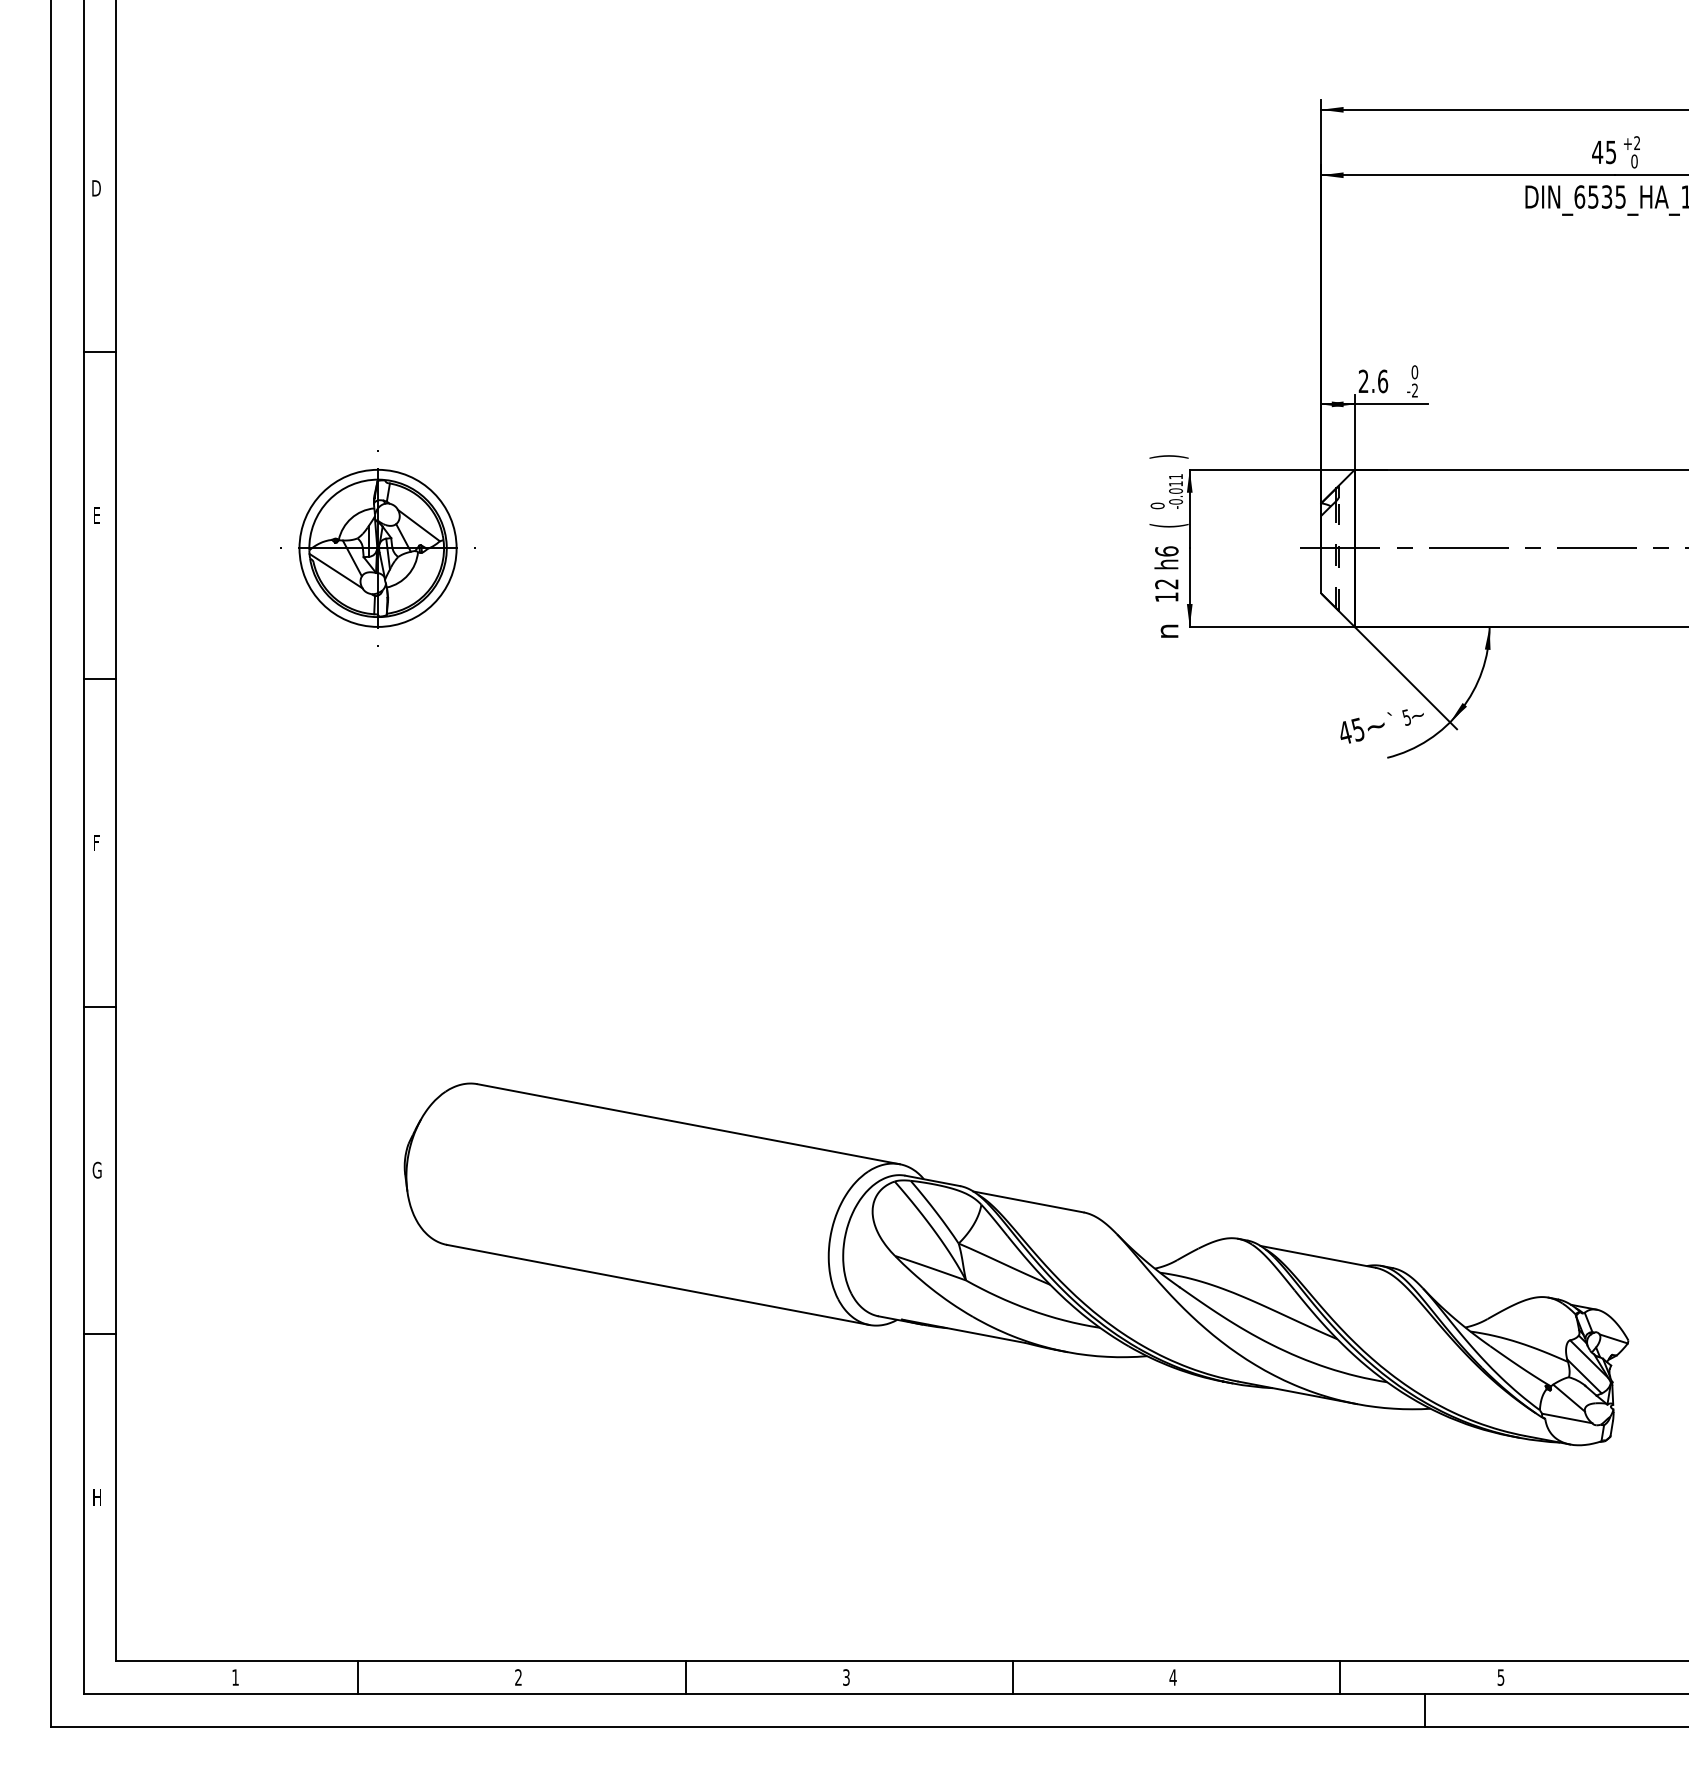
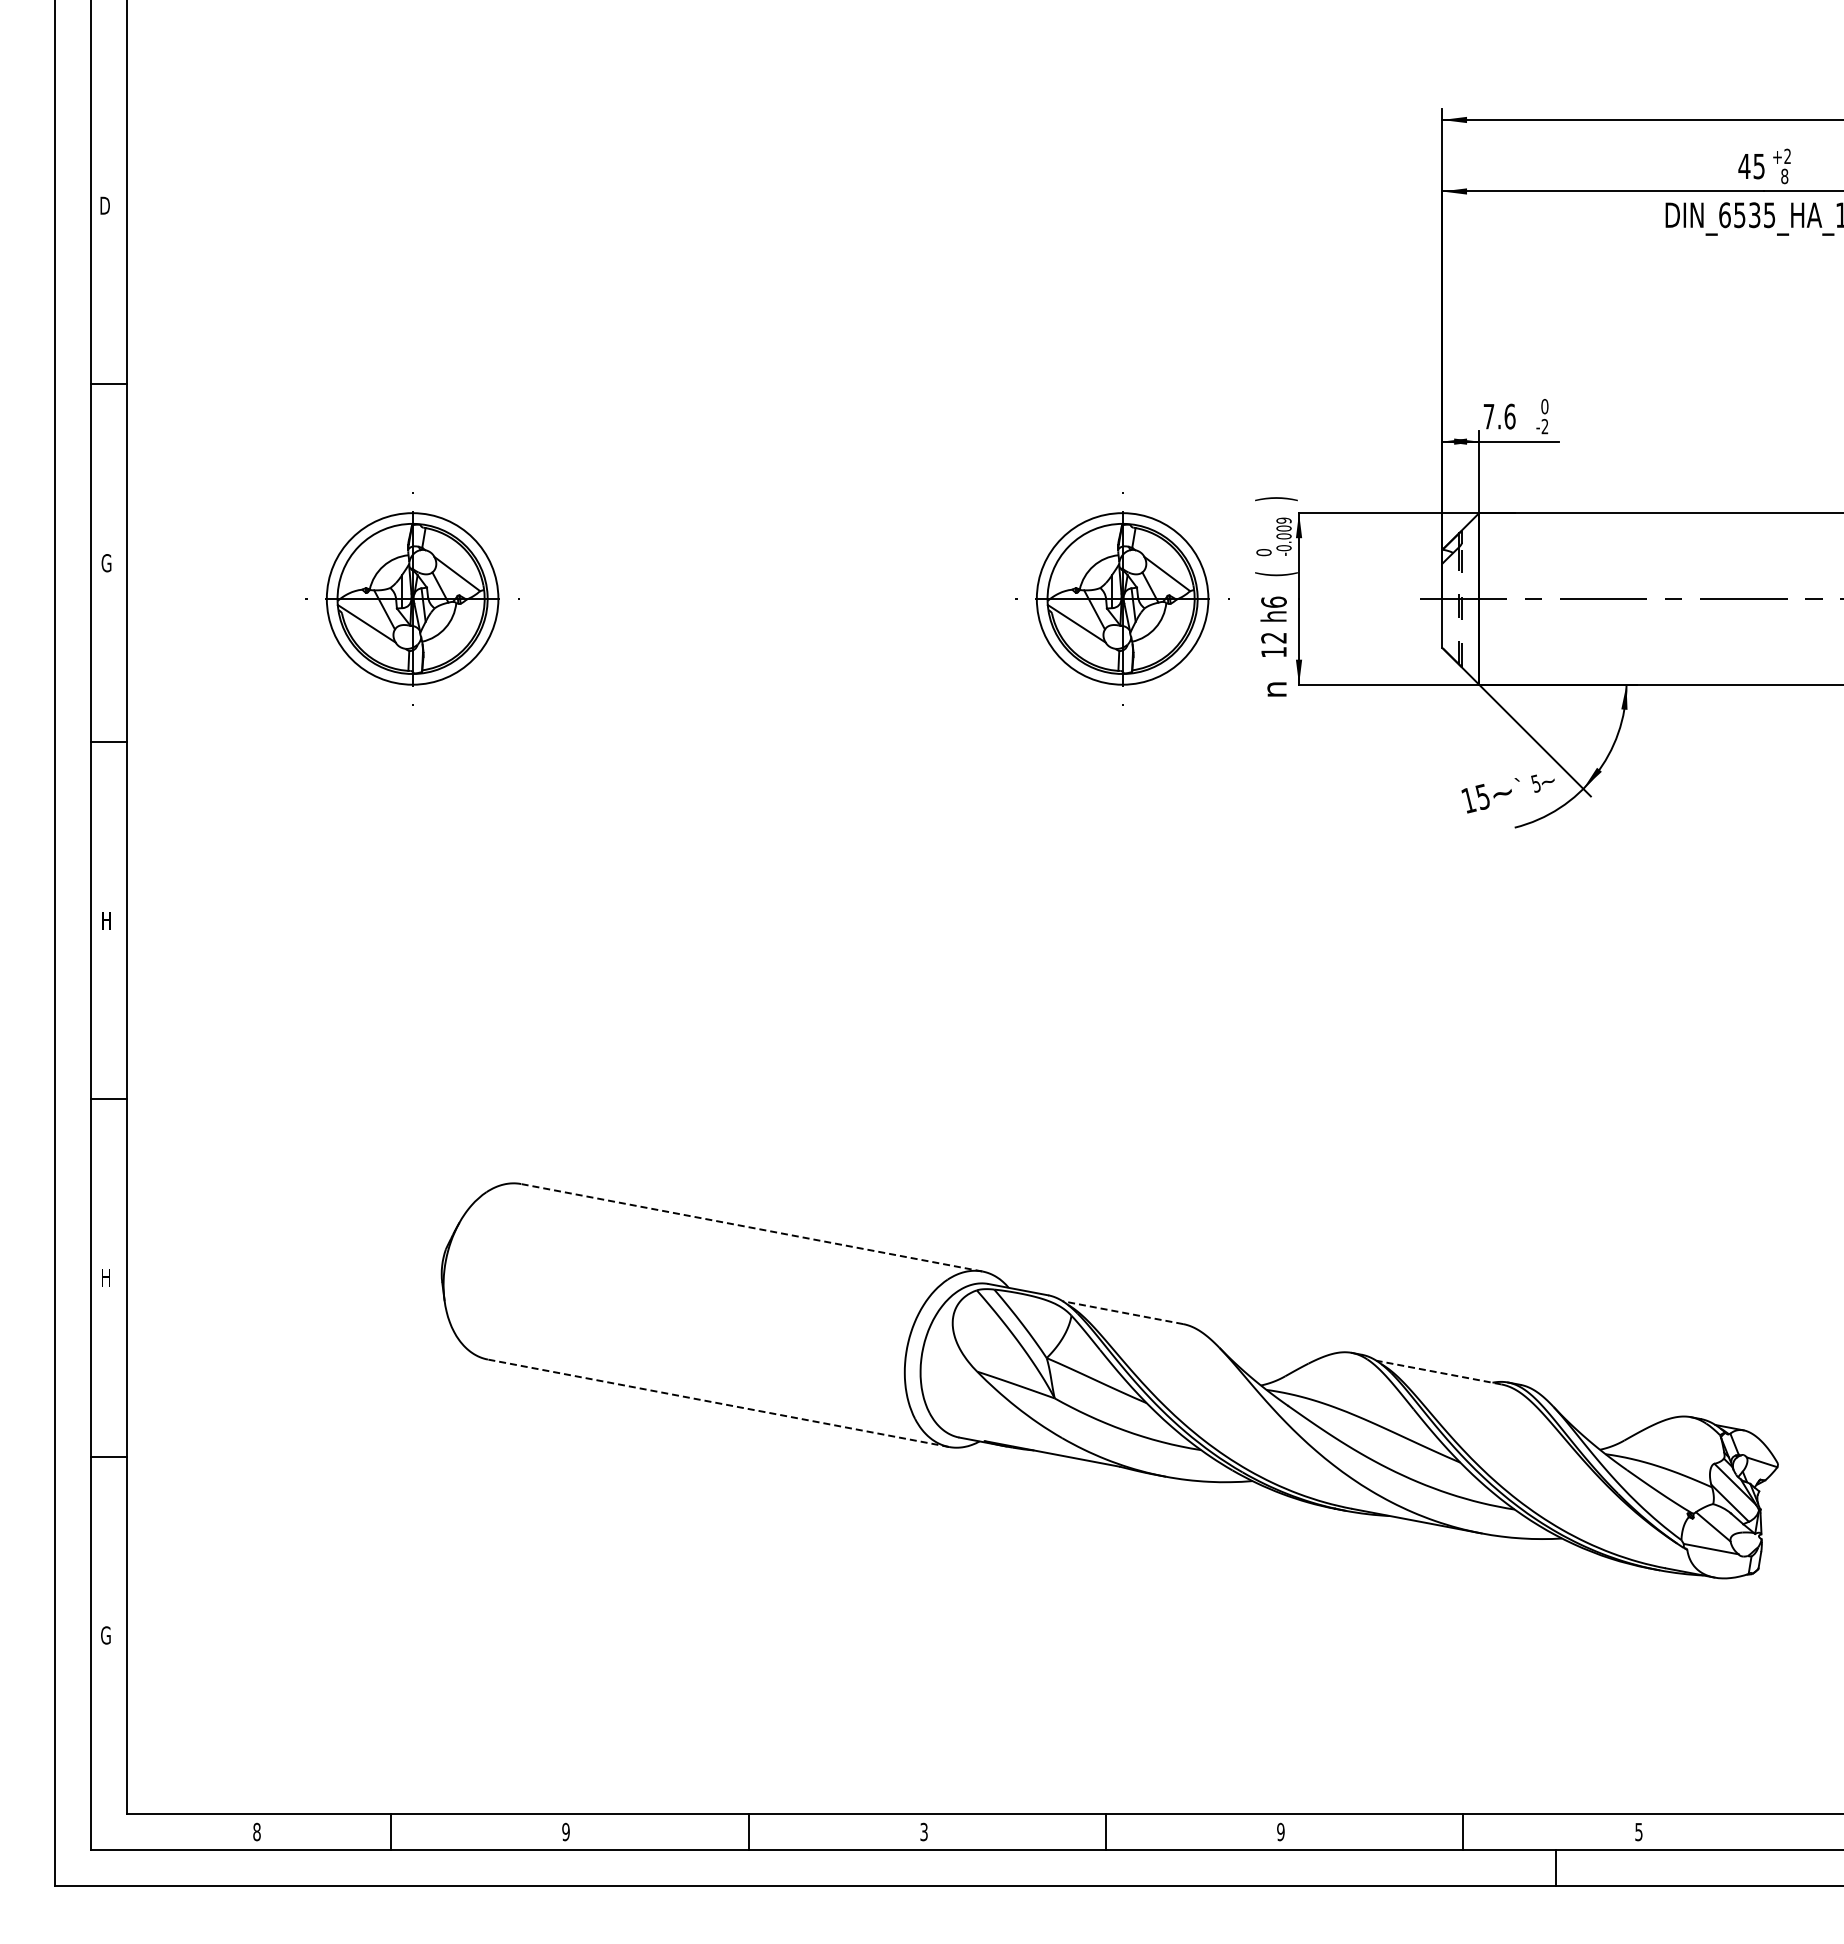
text: (1634, 161) -> (1784, 176), 0 -> 8
text: (1363, 381) -> (1488, 416), 2.6 -> 7.6
text: (1175, 480) -> (1283, 524), -0.011 -> -0.009
text: (97, 515) -> (106, 563), E -> G
part: (1028, 547) -> (1122, 598), added
text: (1344, 732) -> (1468, 800), 45 -> 15
text: (98, 842) -> (107, 920), F -> H
line: (688, 1123) -> (751, 1227), solid -> dashed
text: (96, 1169) -> (105, 1277), G -> H
line: (1028, 1201) -> (1122, 1312), solid -> dashed
line: (1317, 1256) -> (1438, 1372), solid -> dashed
line: (658, 1285) -> (718, 1403), solid -> dashed
text: (96, 1497) -> (105, 1635), H -> G
text: (235, 1677) -> (256, 1831), 1 -> 8
text: (518, 1677) -> (565, 1832), 2 -> 9
text: (1172, 1677) -> (1280, 1831), 4 -> 9

